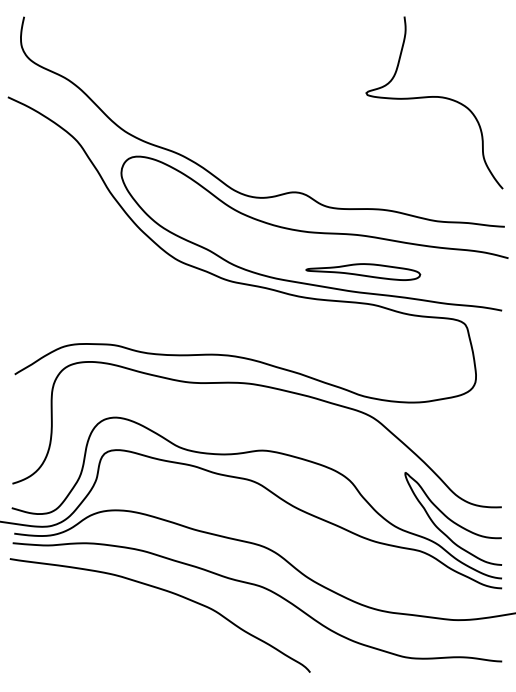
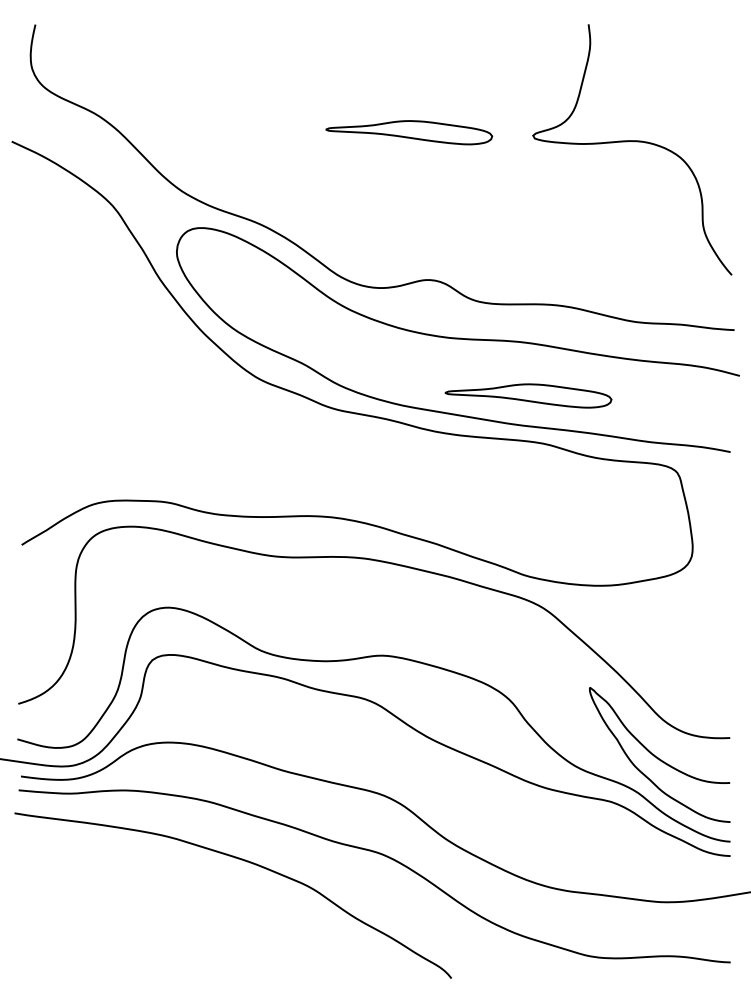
part: (281, 90) -> (409, 131), added

